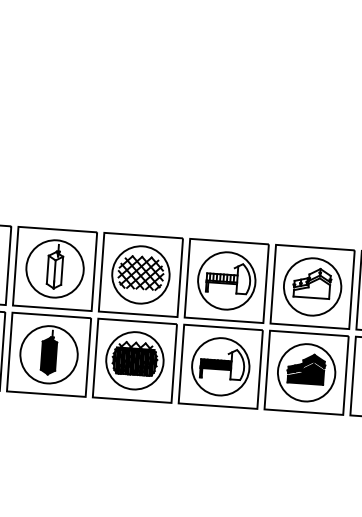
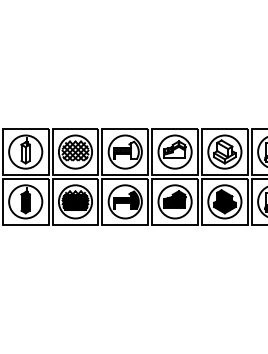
fill: (236, 363) -> (134, 199), added

